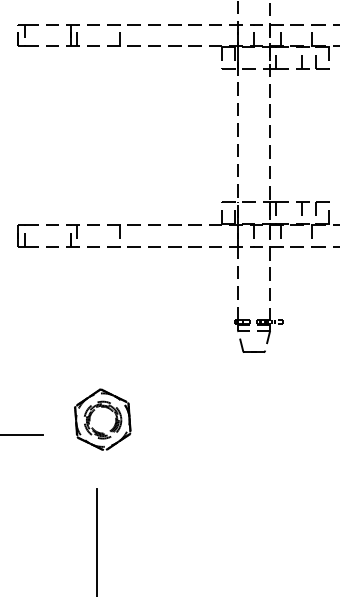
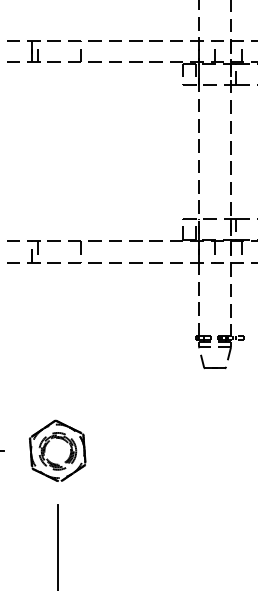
part: (102, 419) -> (57, 450), moved

